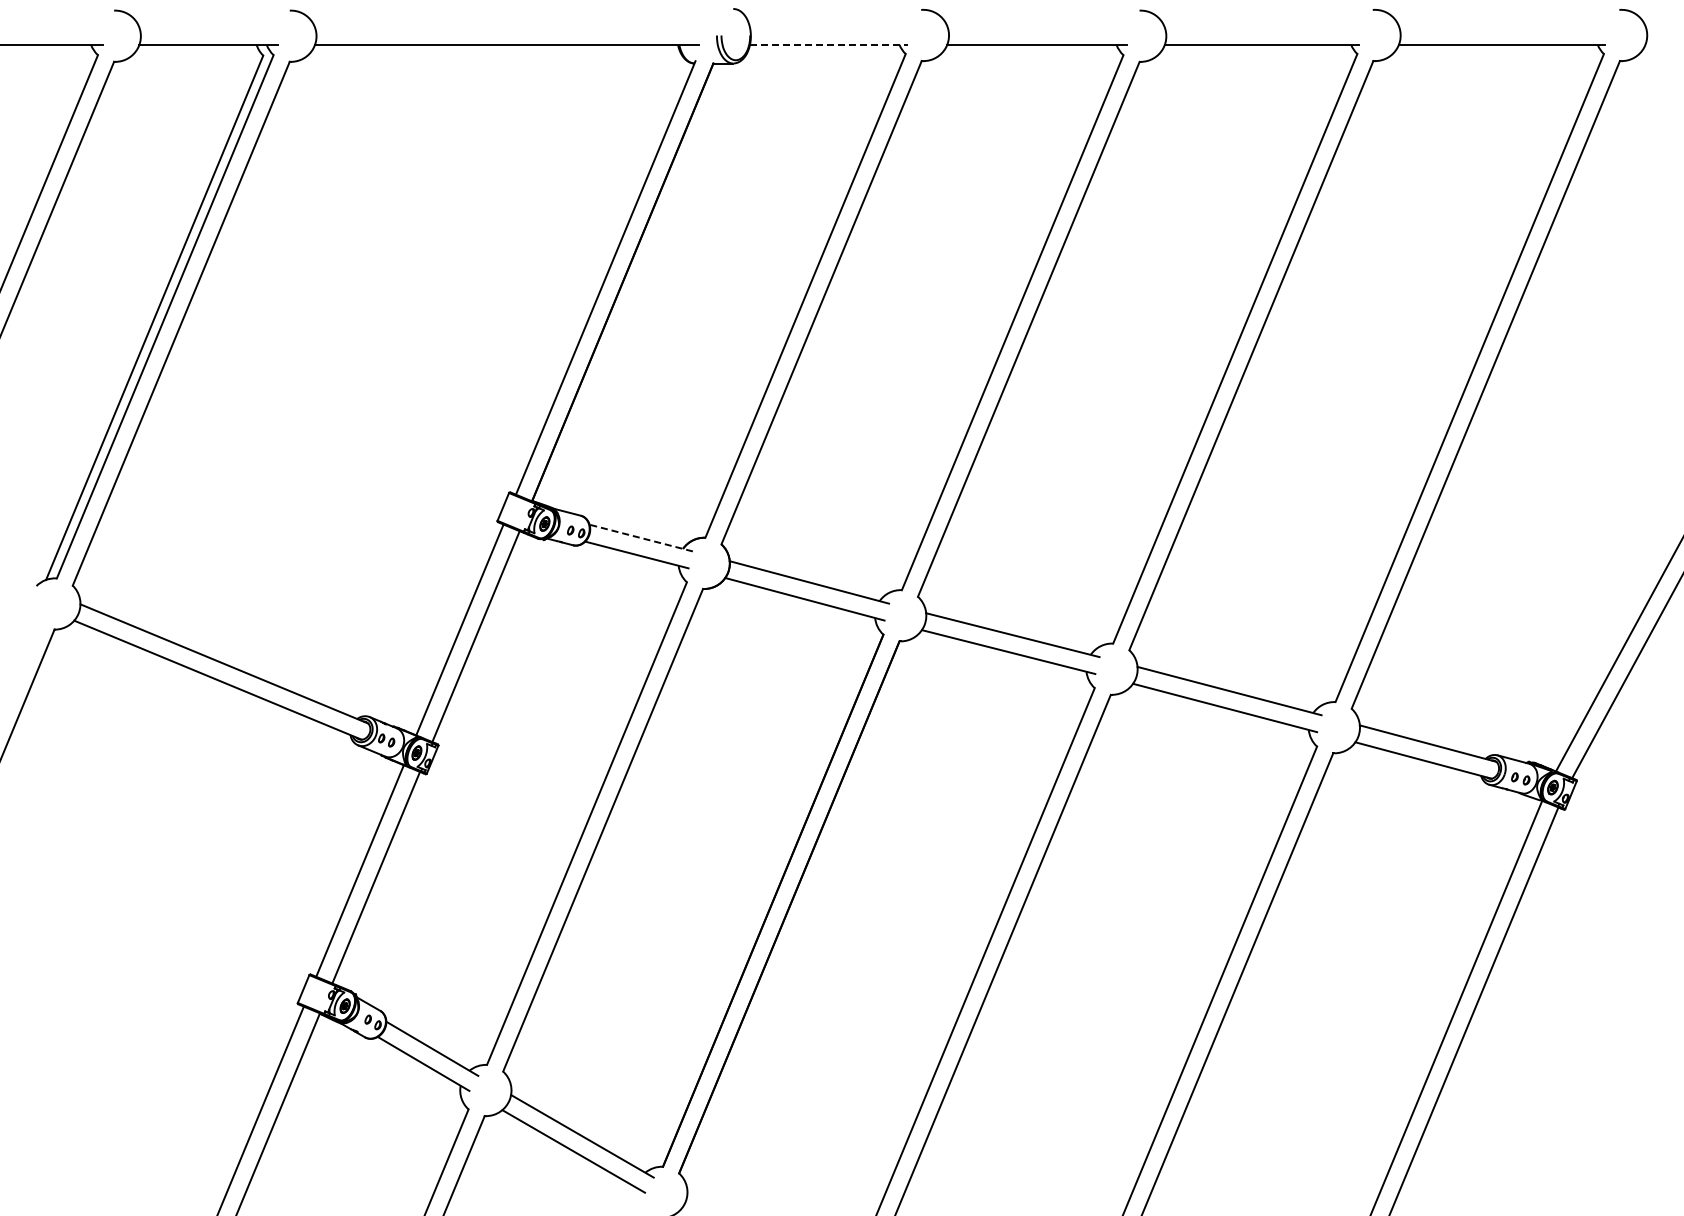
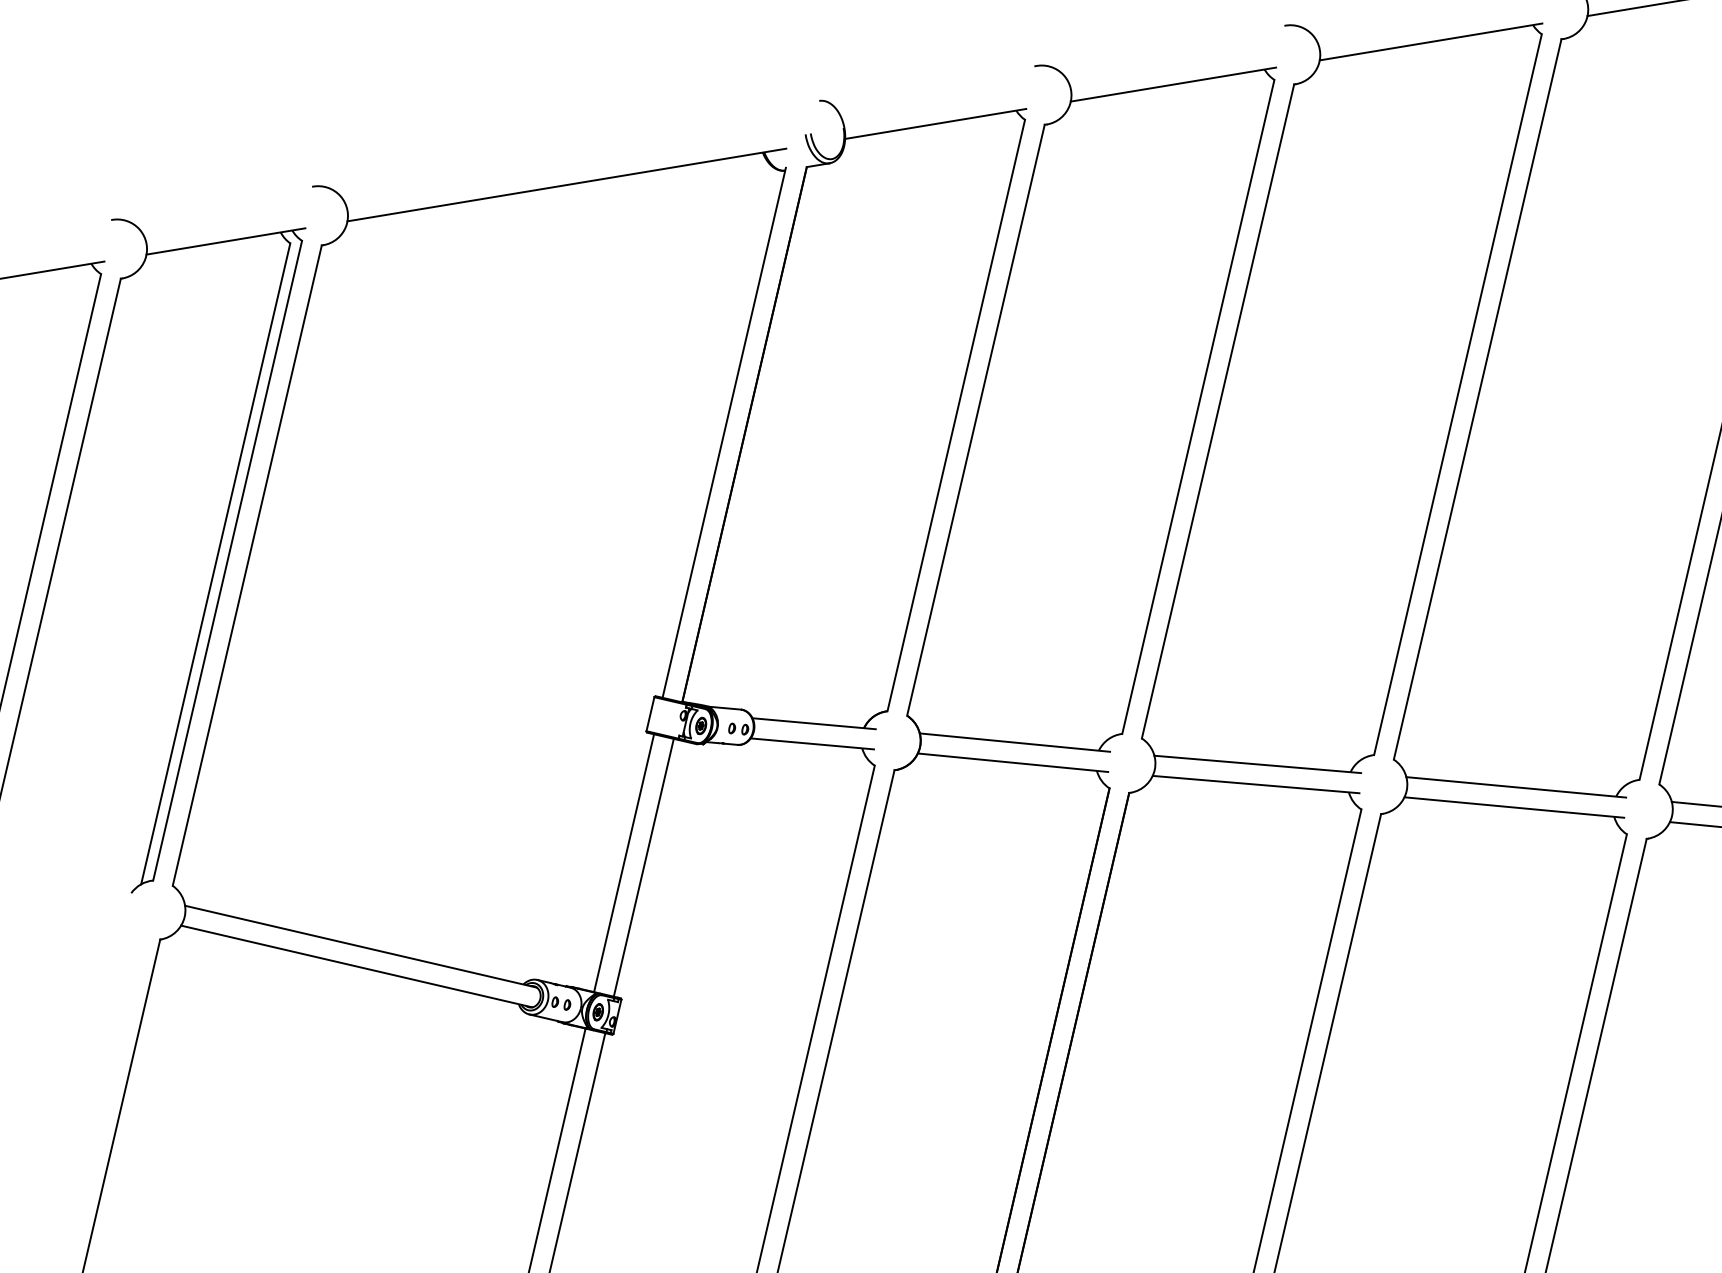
line: (829, 44) -> (936, 123), dashed -> solid
line: (640, 537) -> (813, 723), dashed -> solid

